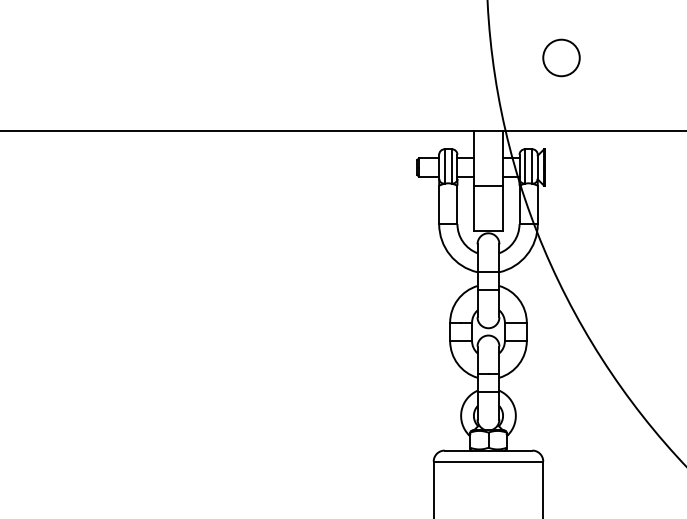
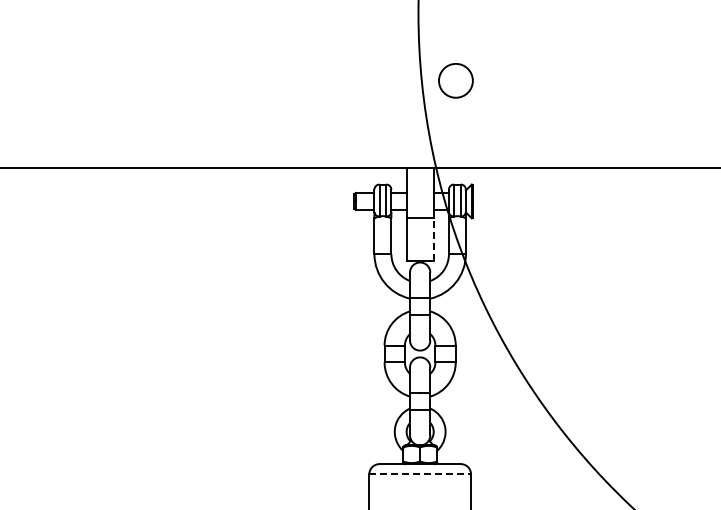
circle: (561, 57) -> (455, 80), moved
line: (502, 208) -> (433, 239), solid -> dashed
line: (488, 461) -> (420, 474), solid -> dashed

